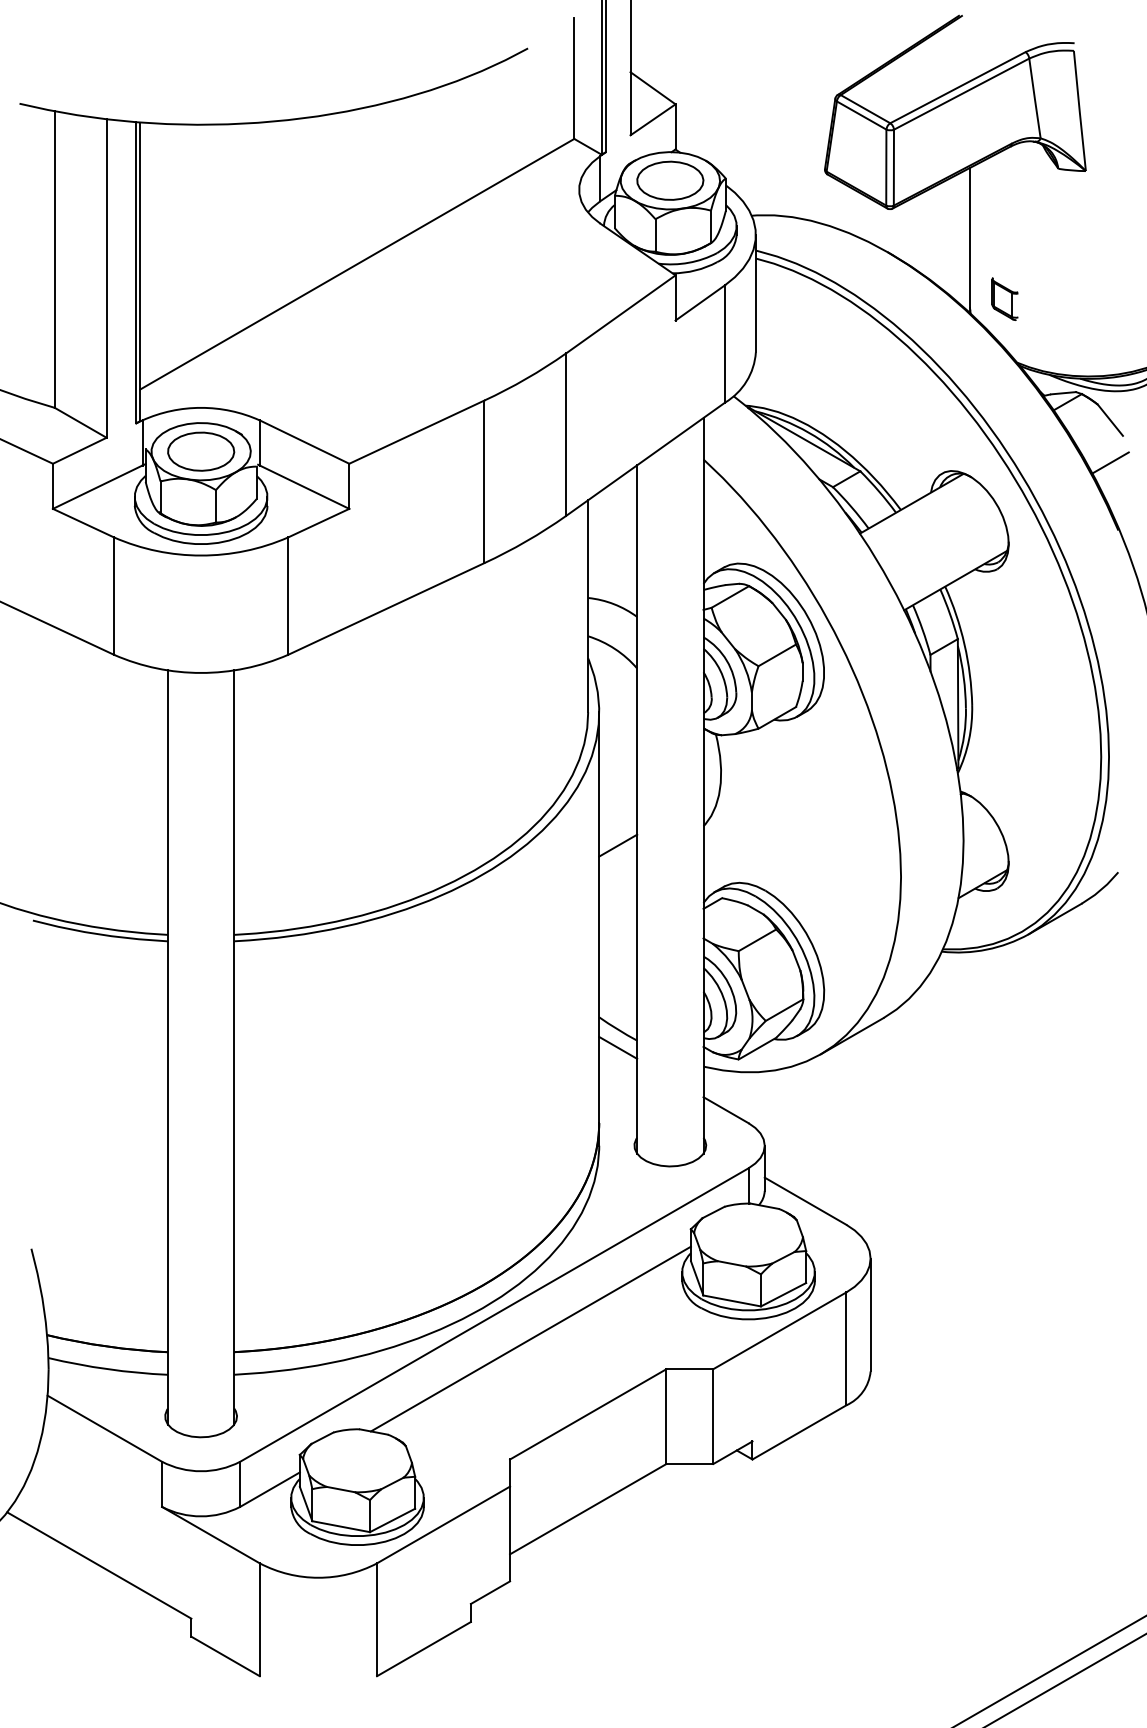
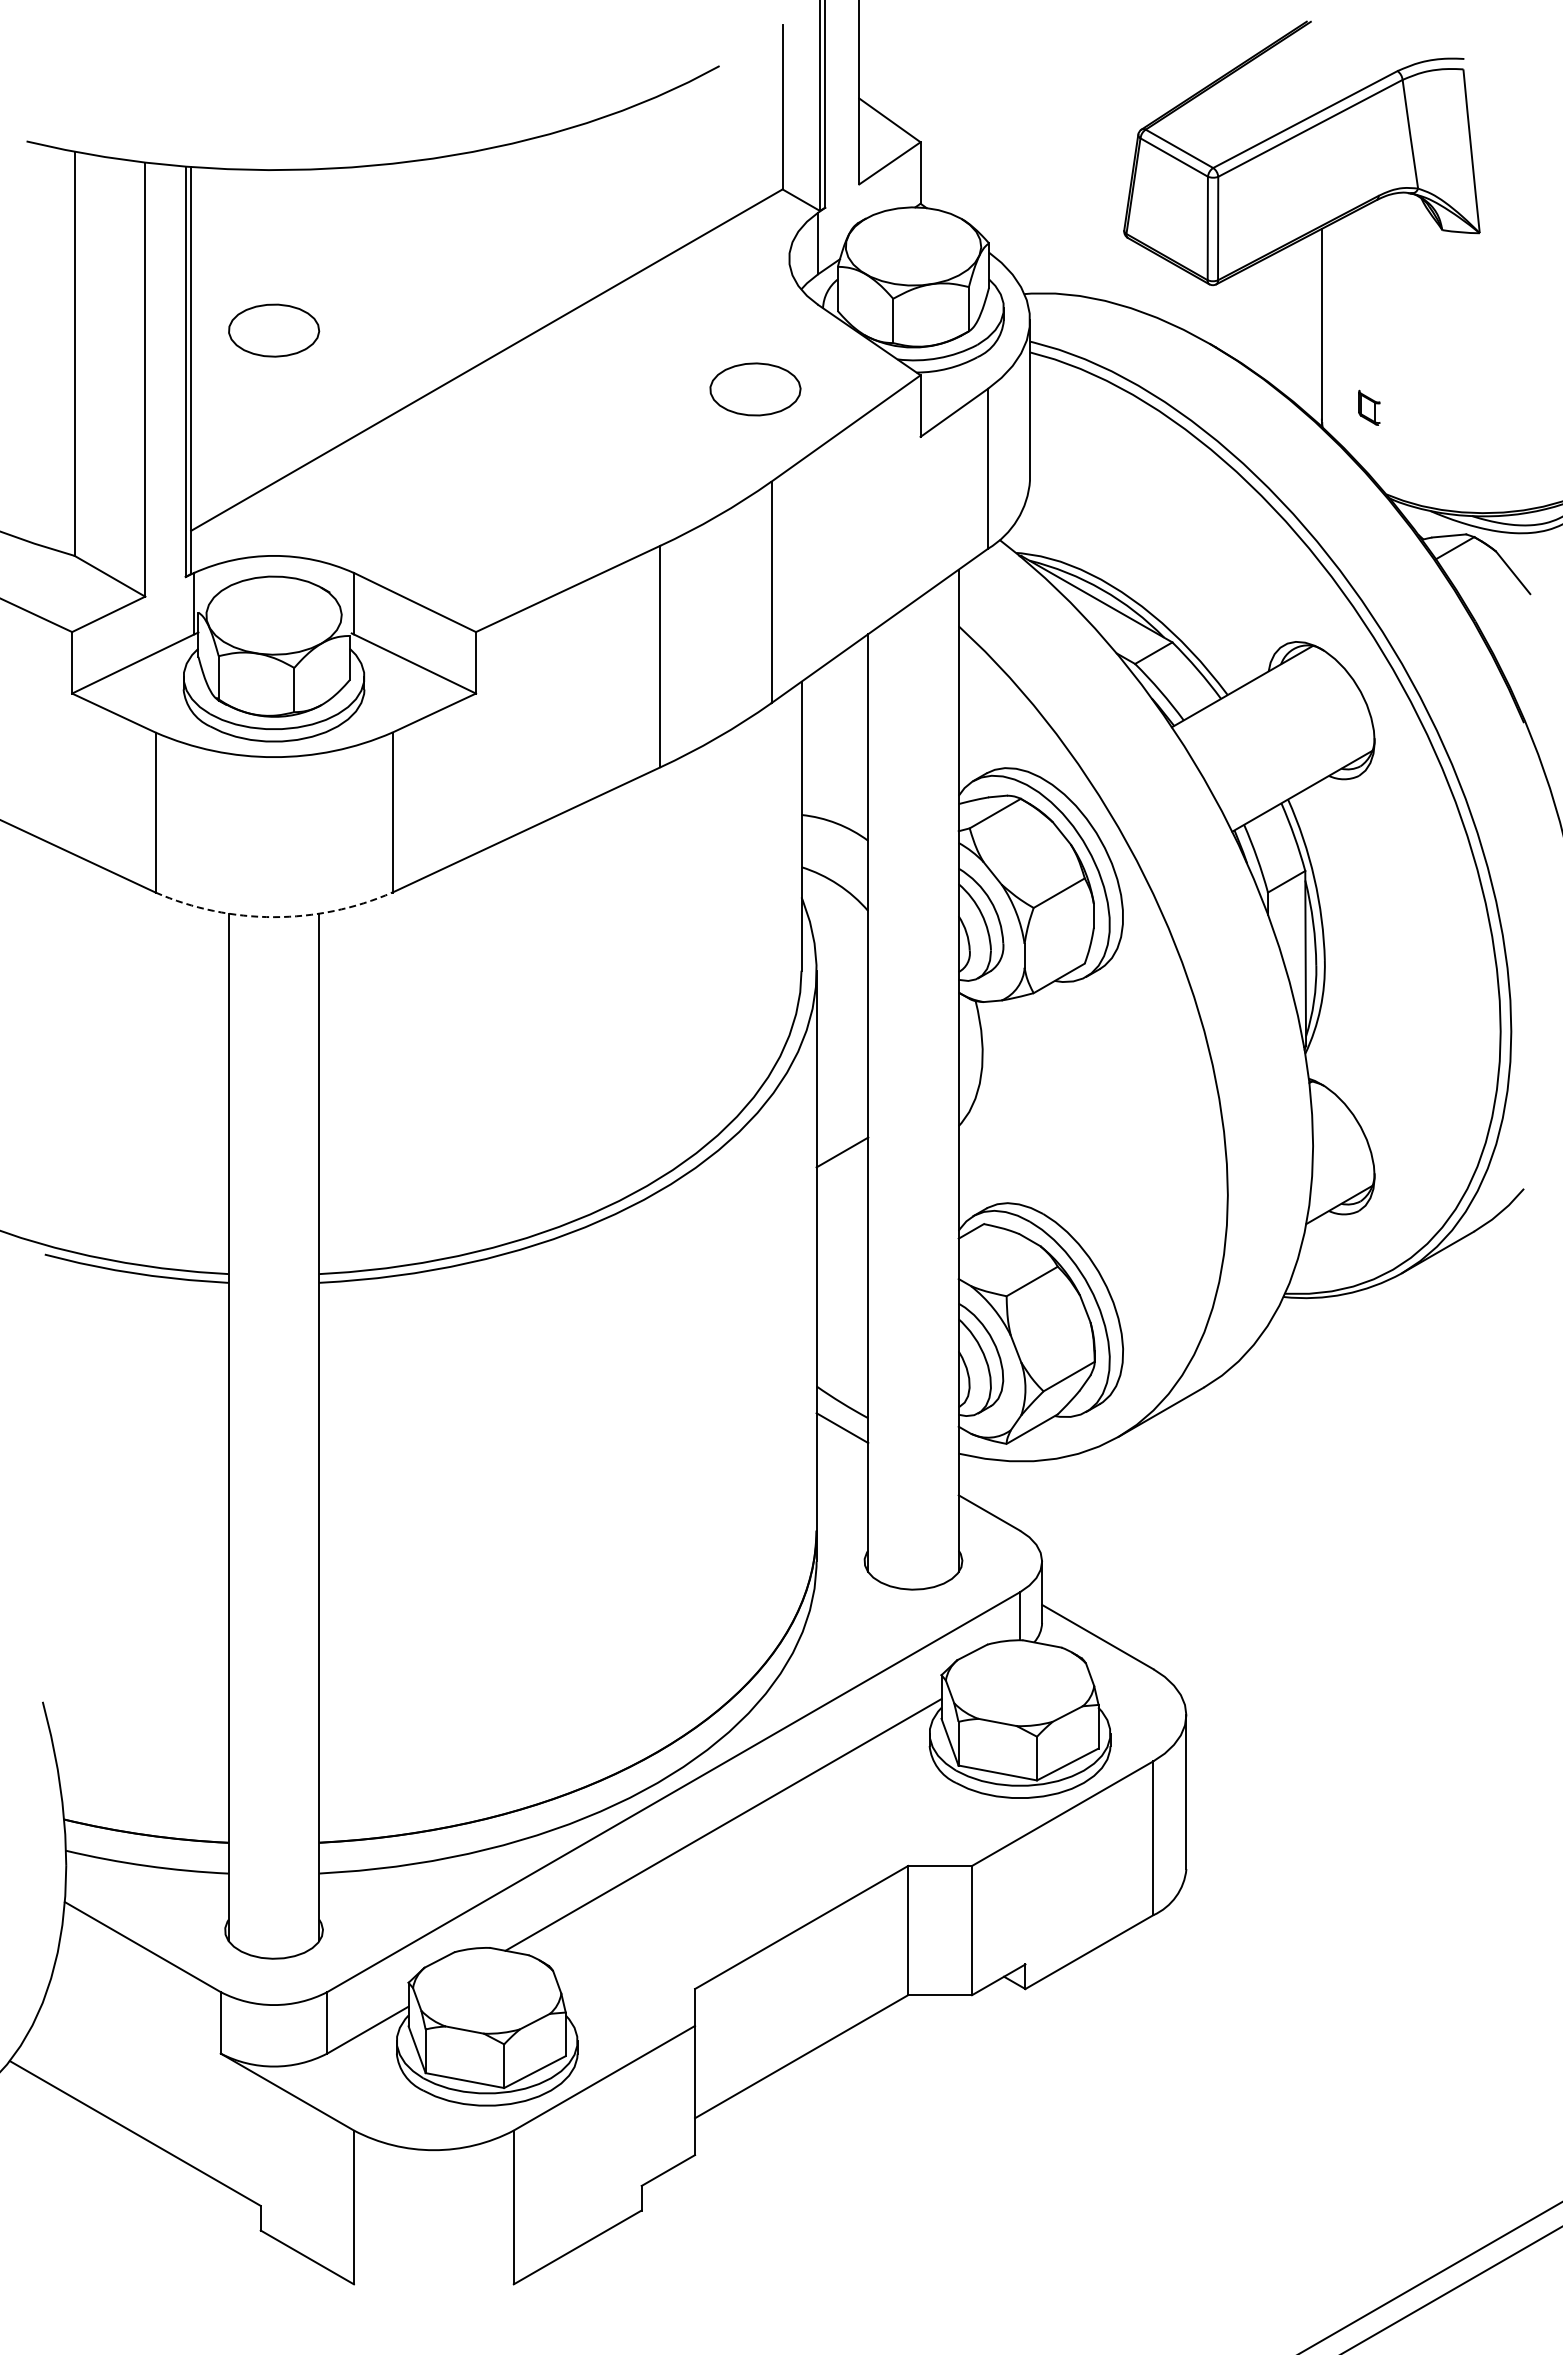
part: (670, 180) -> (755, 389), moved
part: (1004, 298) -> (1369, 407), size x0.6
part: (201, 451) -> (274, 330), moved
line: (1110, 462) -> (1513, 630), removed
arc: (201, 673) -> (274, 917), solid -> dashed

